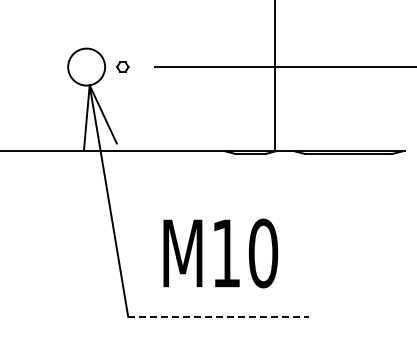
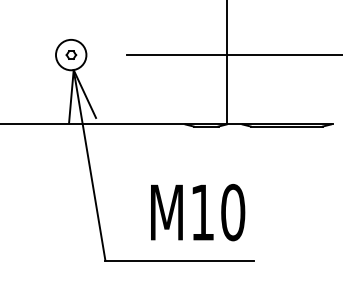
part: (122, 66) -> (71, 54), moved
text: (220, 253) -> (197, 212), moved
line: (219, 316) -> (180, 260), dashed -> solid

